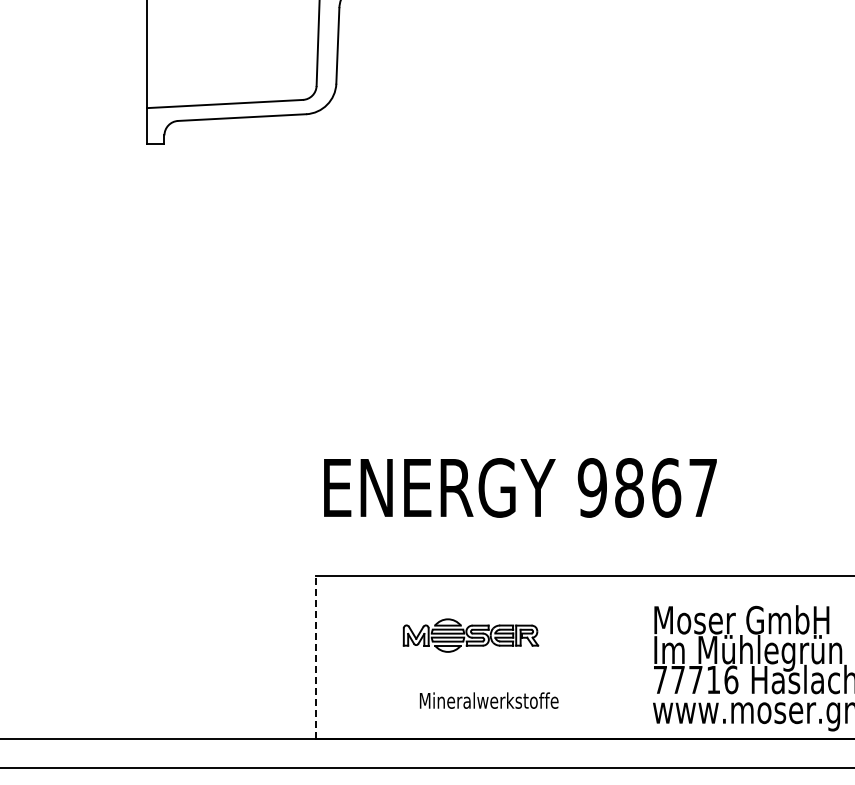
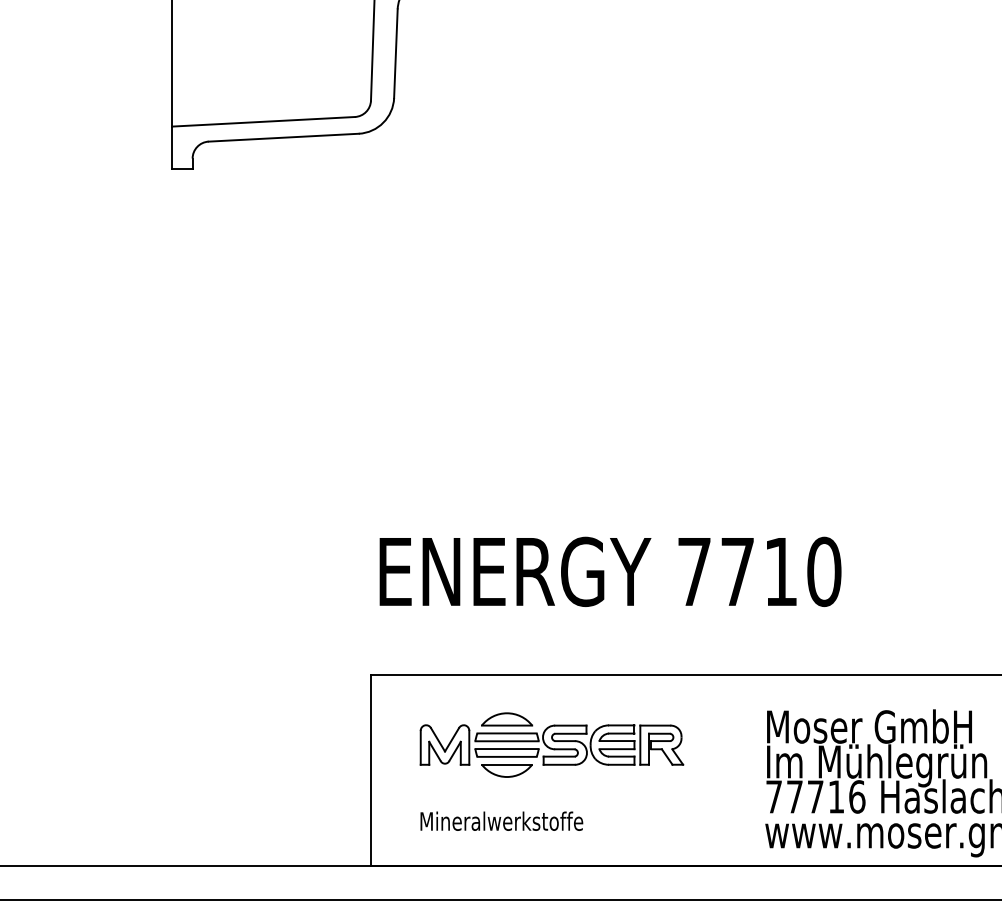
text: (647, 487) -> (758, 571), 9867 -> 7710
part: (470, 635) -> (551, 744), size x1.67
line: (316, 657) -> (370, 770), dashed -> solid
text: (488, 700) -> (501, 821), moved

